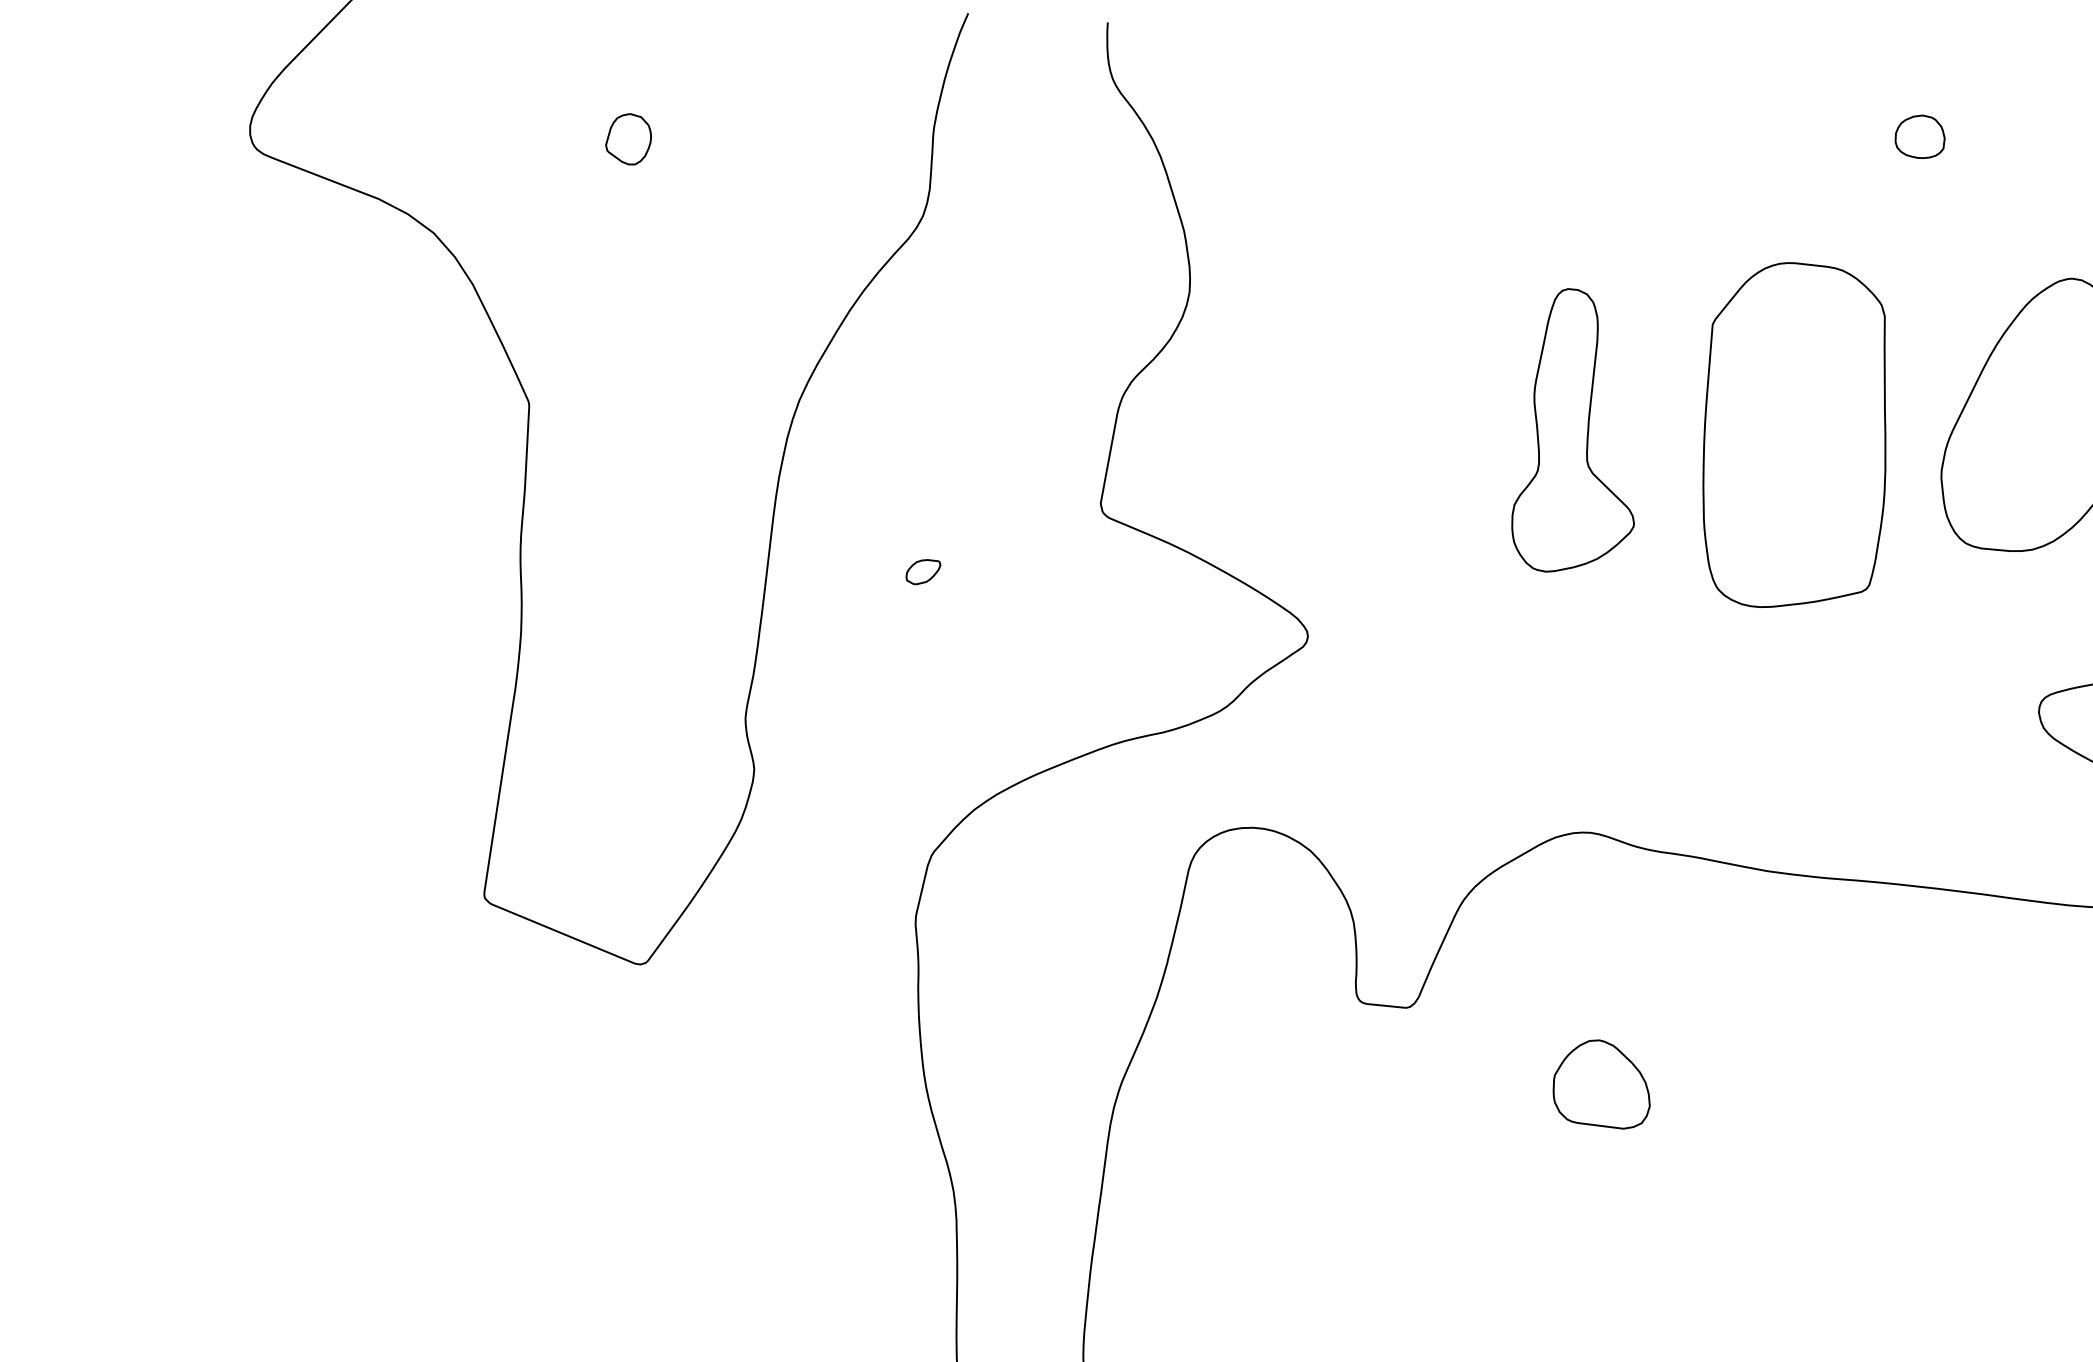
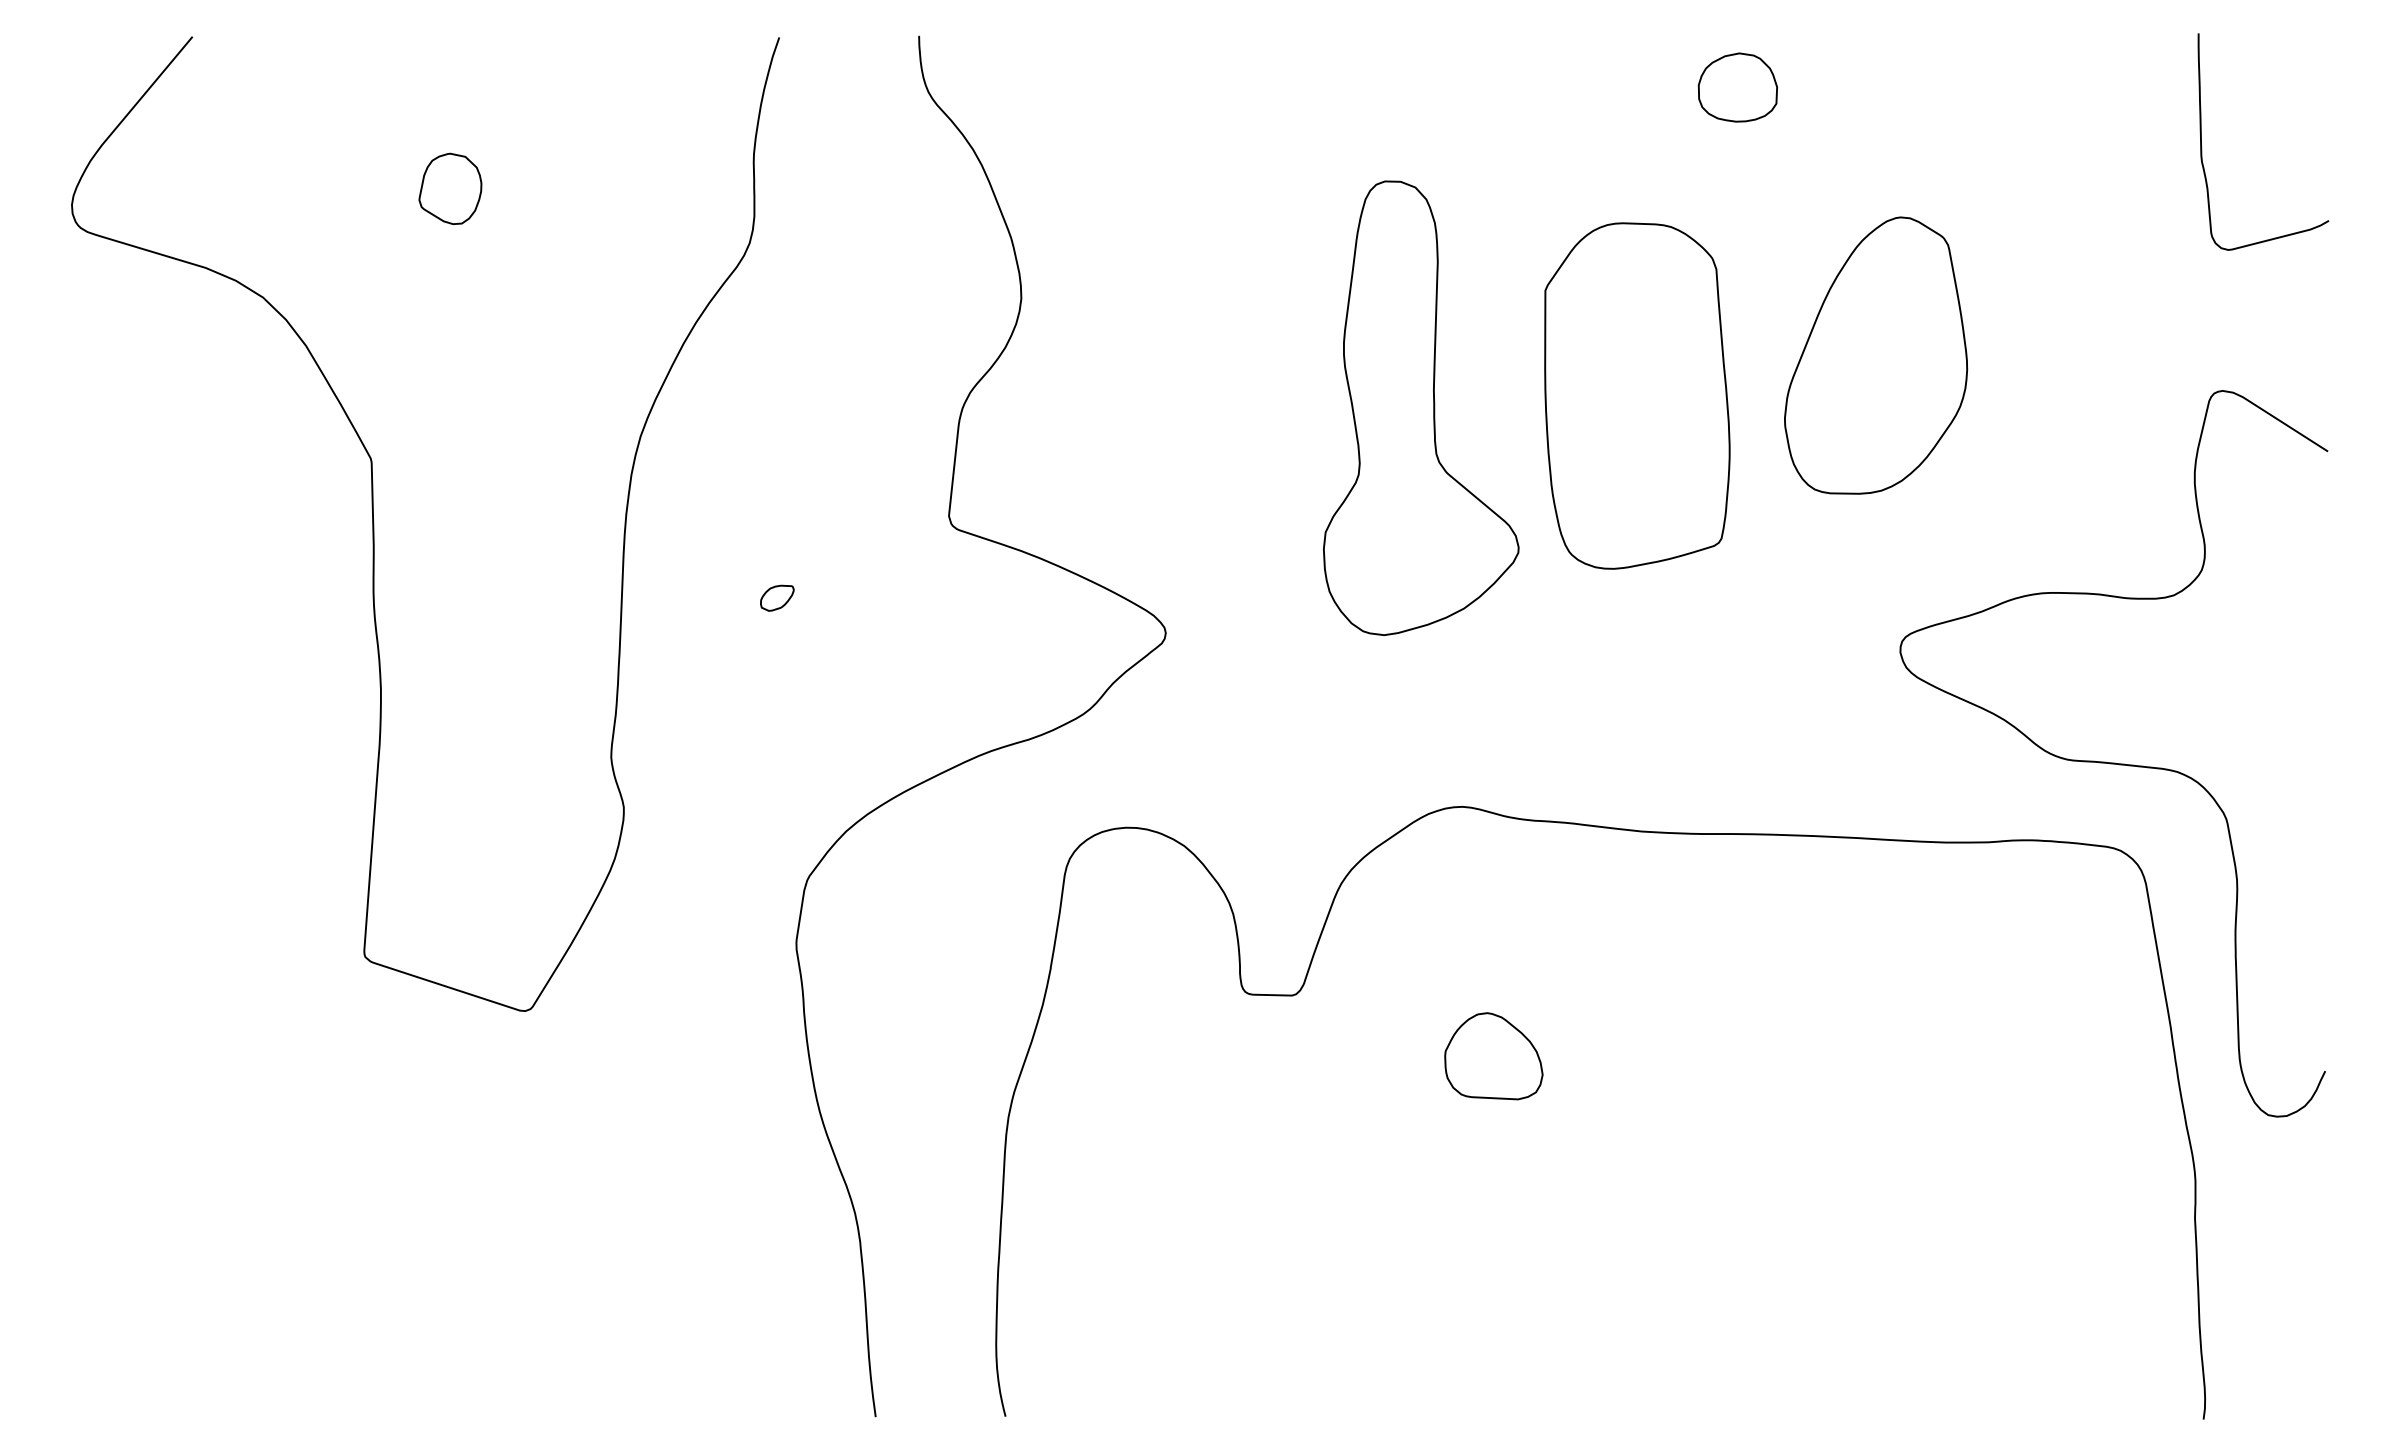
part: (1919, 136) -> (1737, 87), size x1.6
part: (628, 139) -> (450, 189), size x1.4
part: (1580, 431) -> (1421, 407), size x1.6

